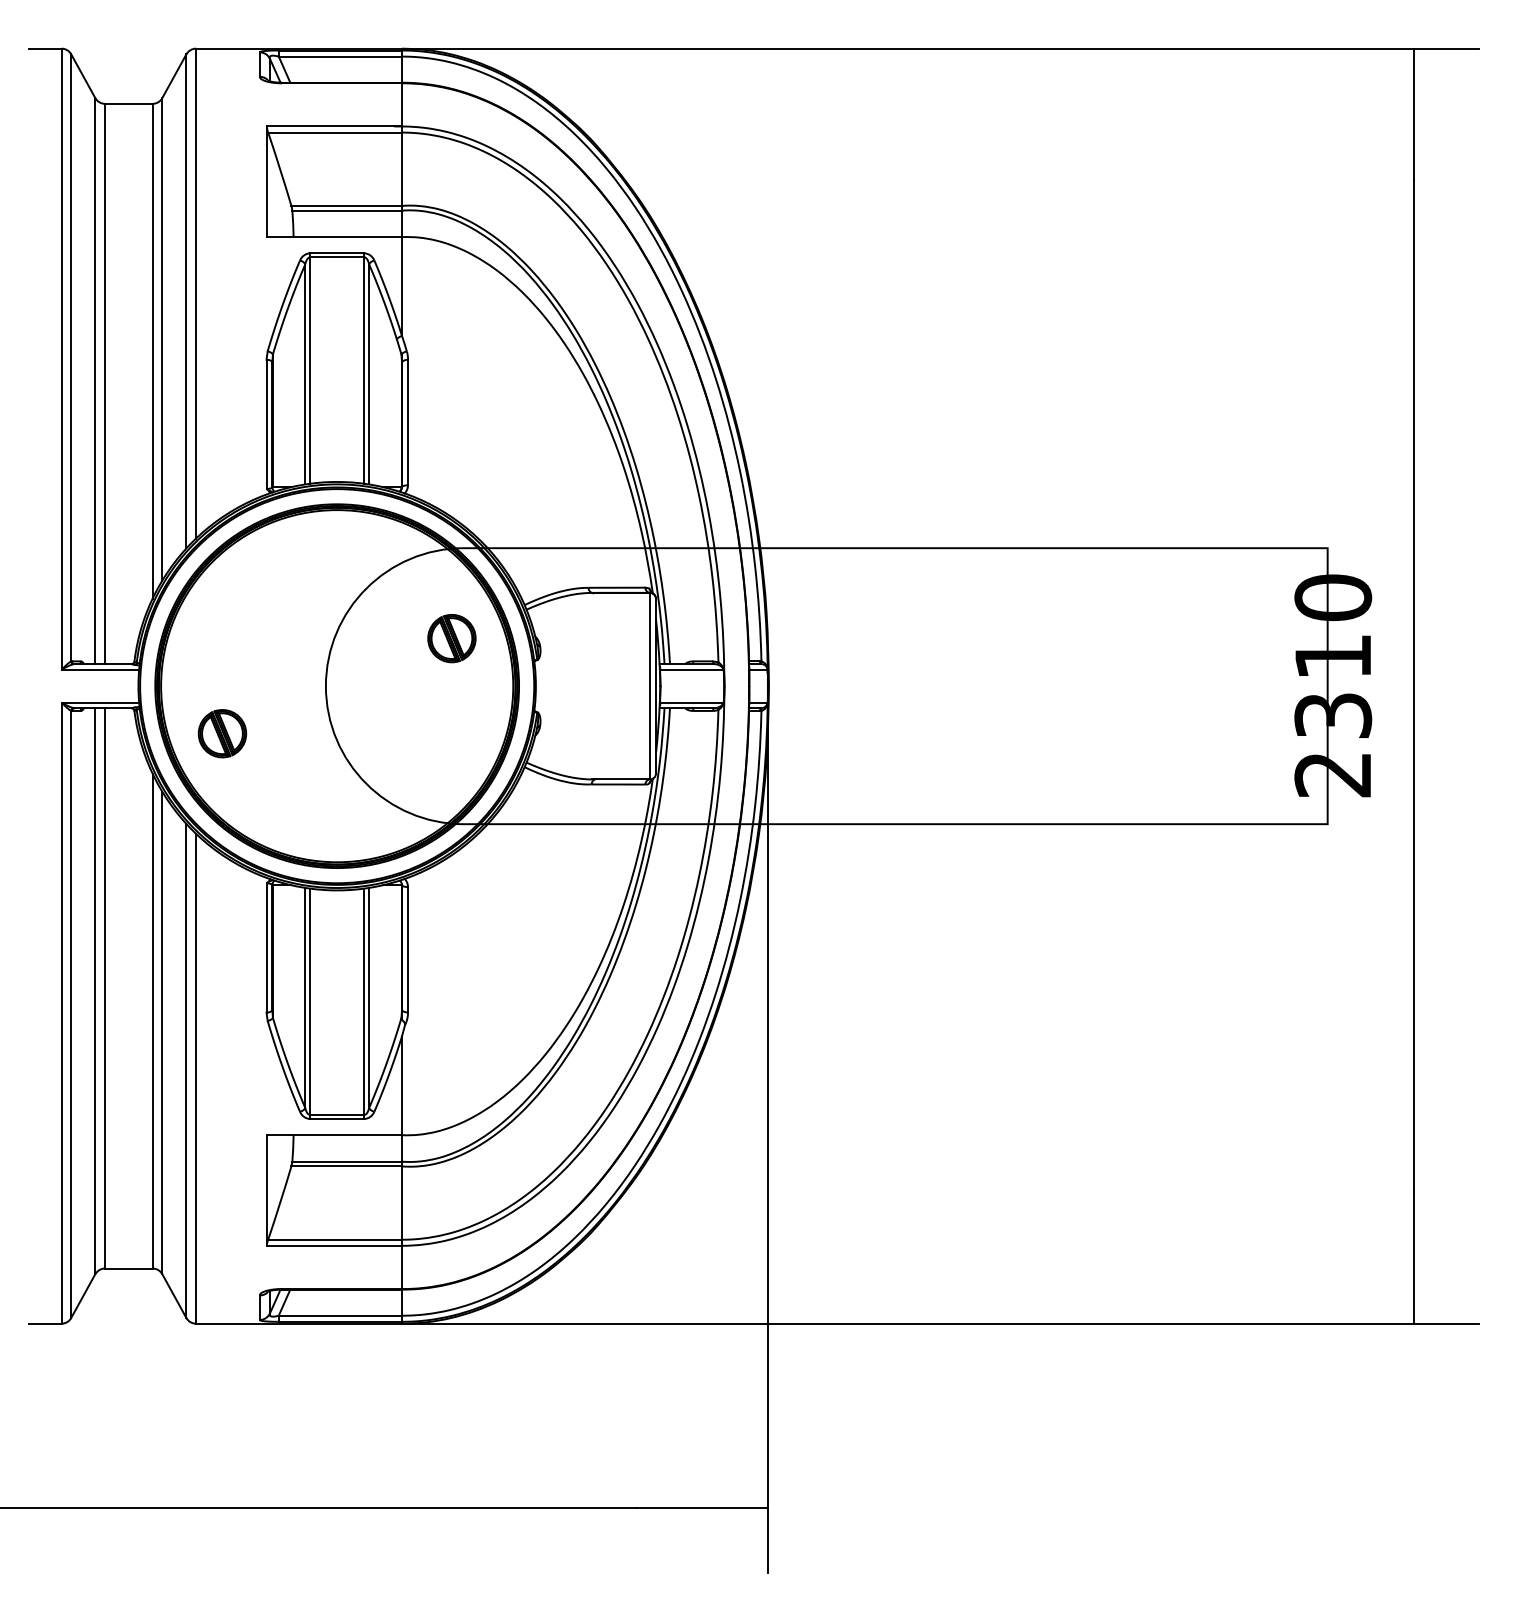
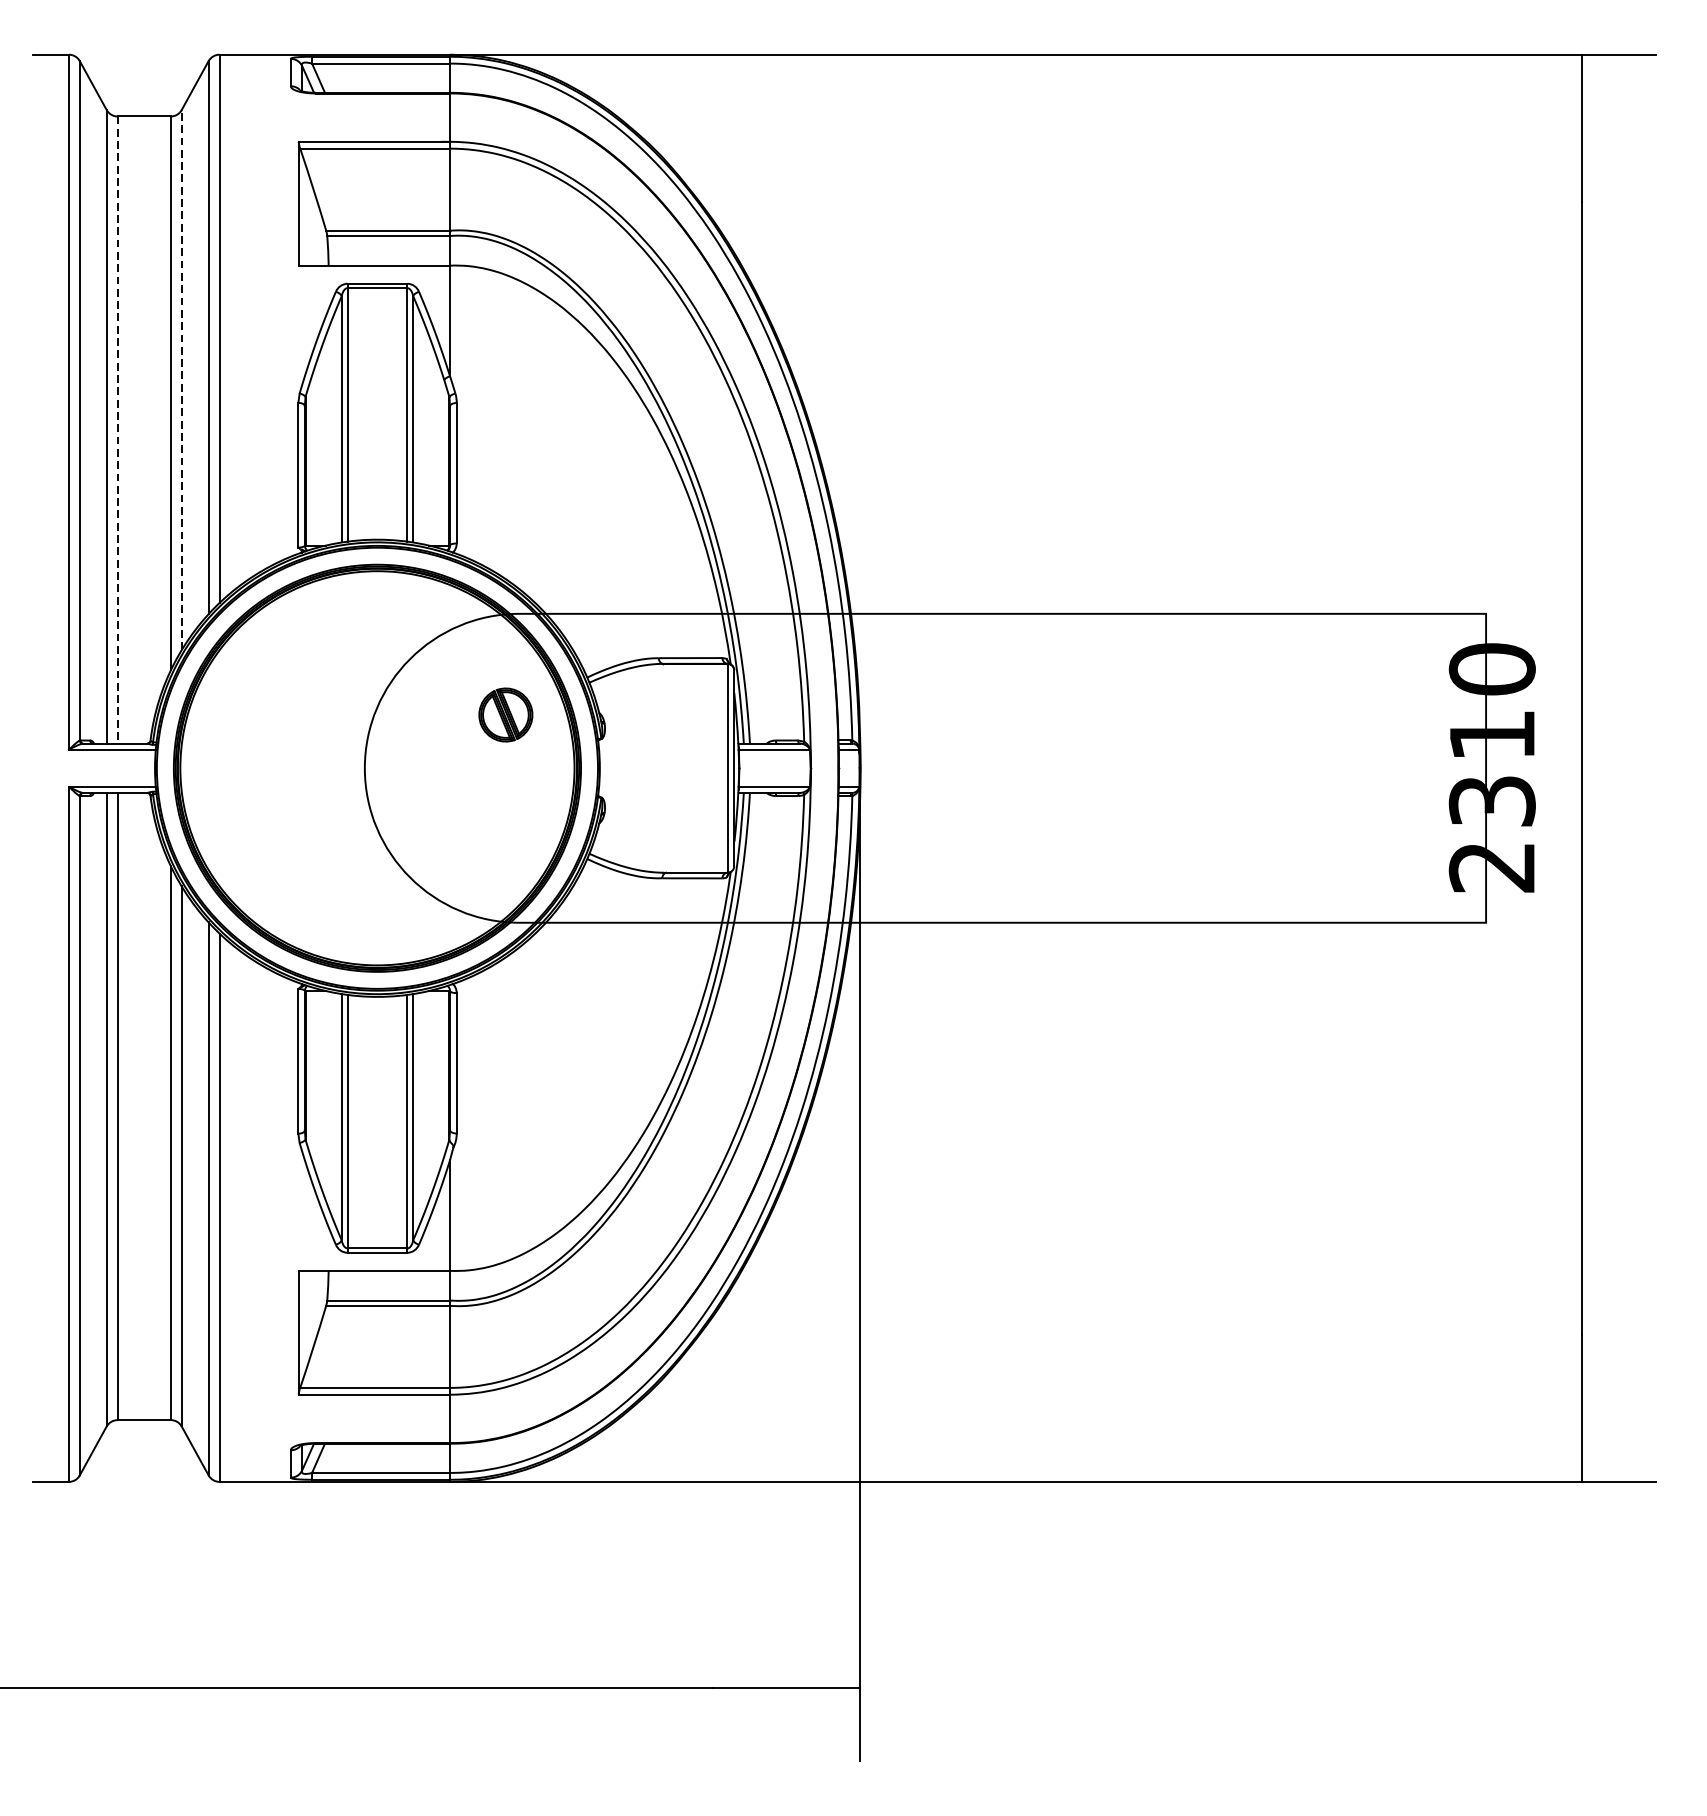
line: (162, 338) -> (181, 379), solid -> dashed
line: (105, 384) -> (118, 430), solid -> dashed
part: (222, 733) -> (249, 821), removed

